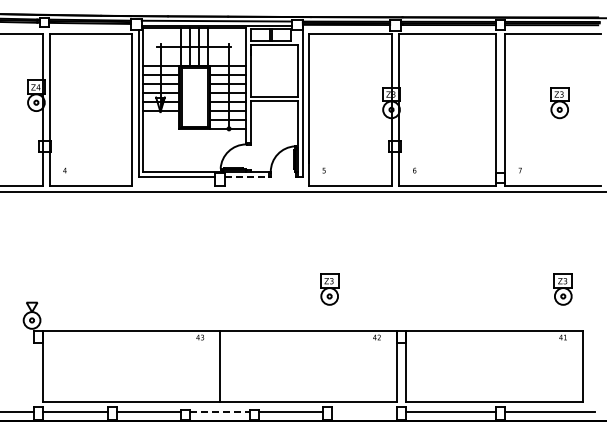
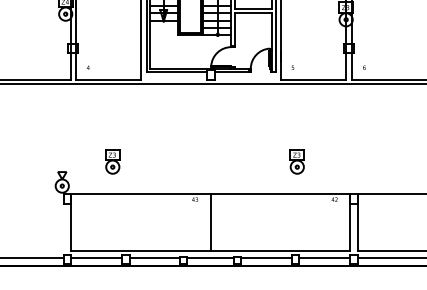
line: (247, 176) -> (232, 72), dashed -> solid
part: (95, 289) -> (112, 161), added
line: (220, 411) -> (211, 258), dashed -> solid
line: (364, 411) -> (324, 258), added

